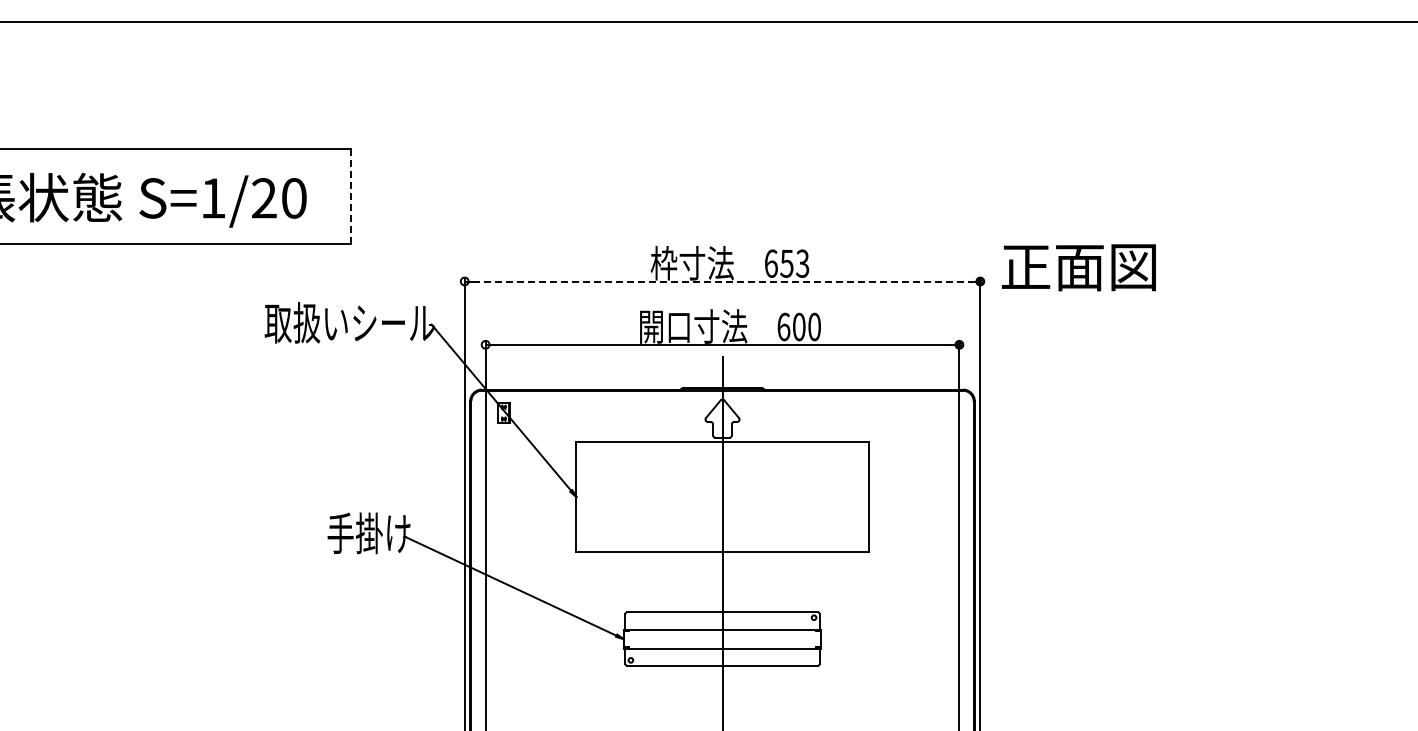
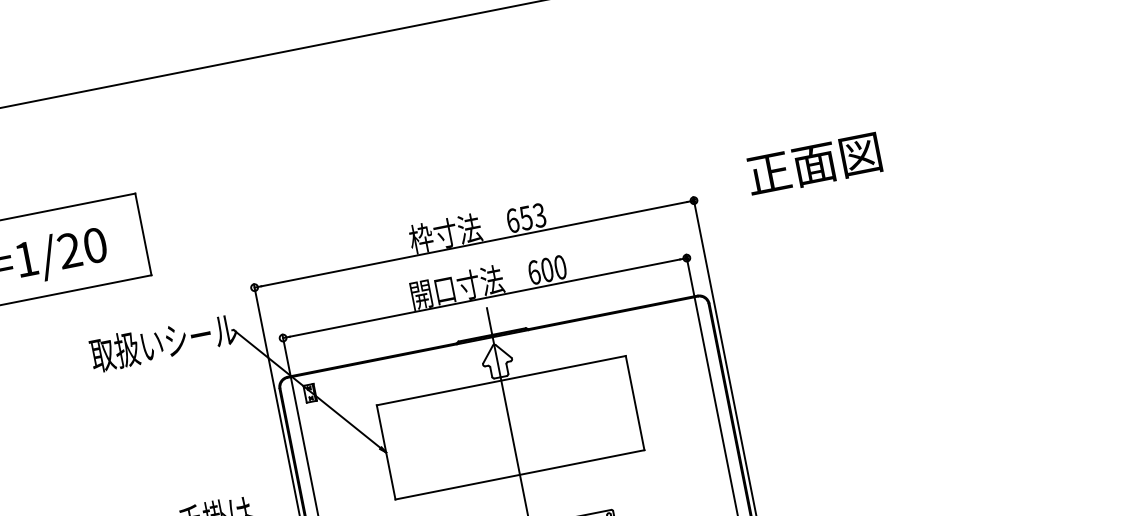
line: (351, 196) -> (143, 234), dashed -> solid
text: (1078, 267) -> (813, 164), moved
line: (722, 281) -> (474, 244), dashed -> solid

